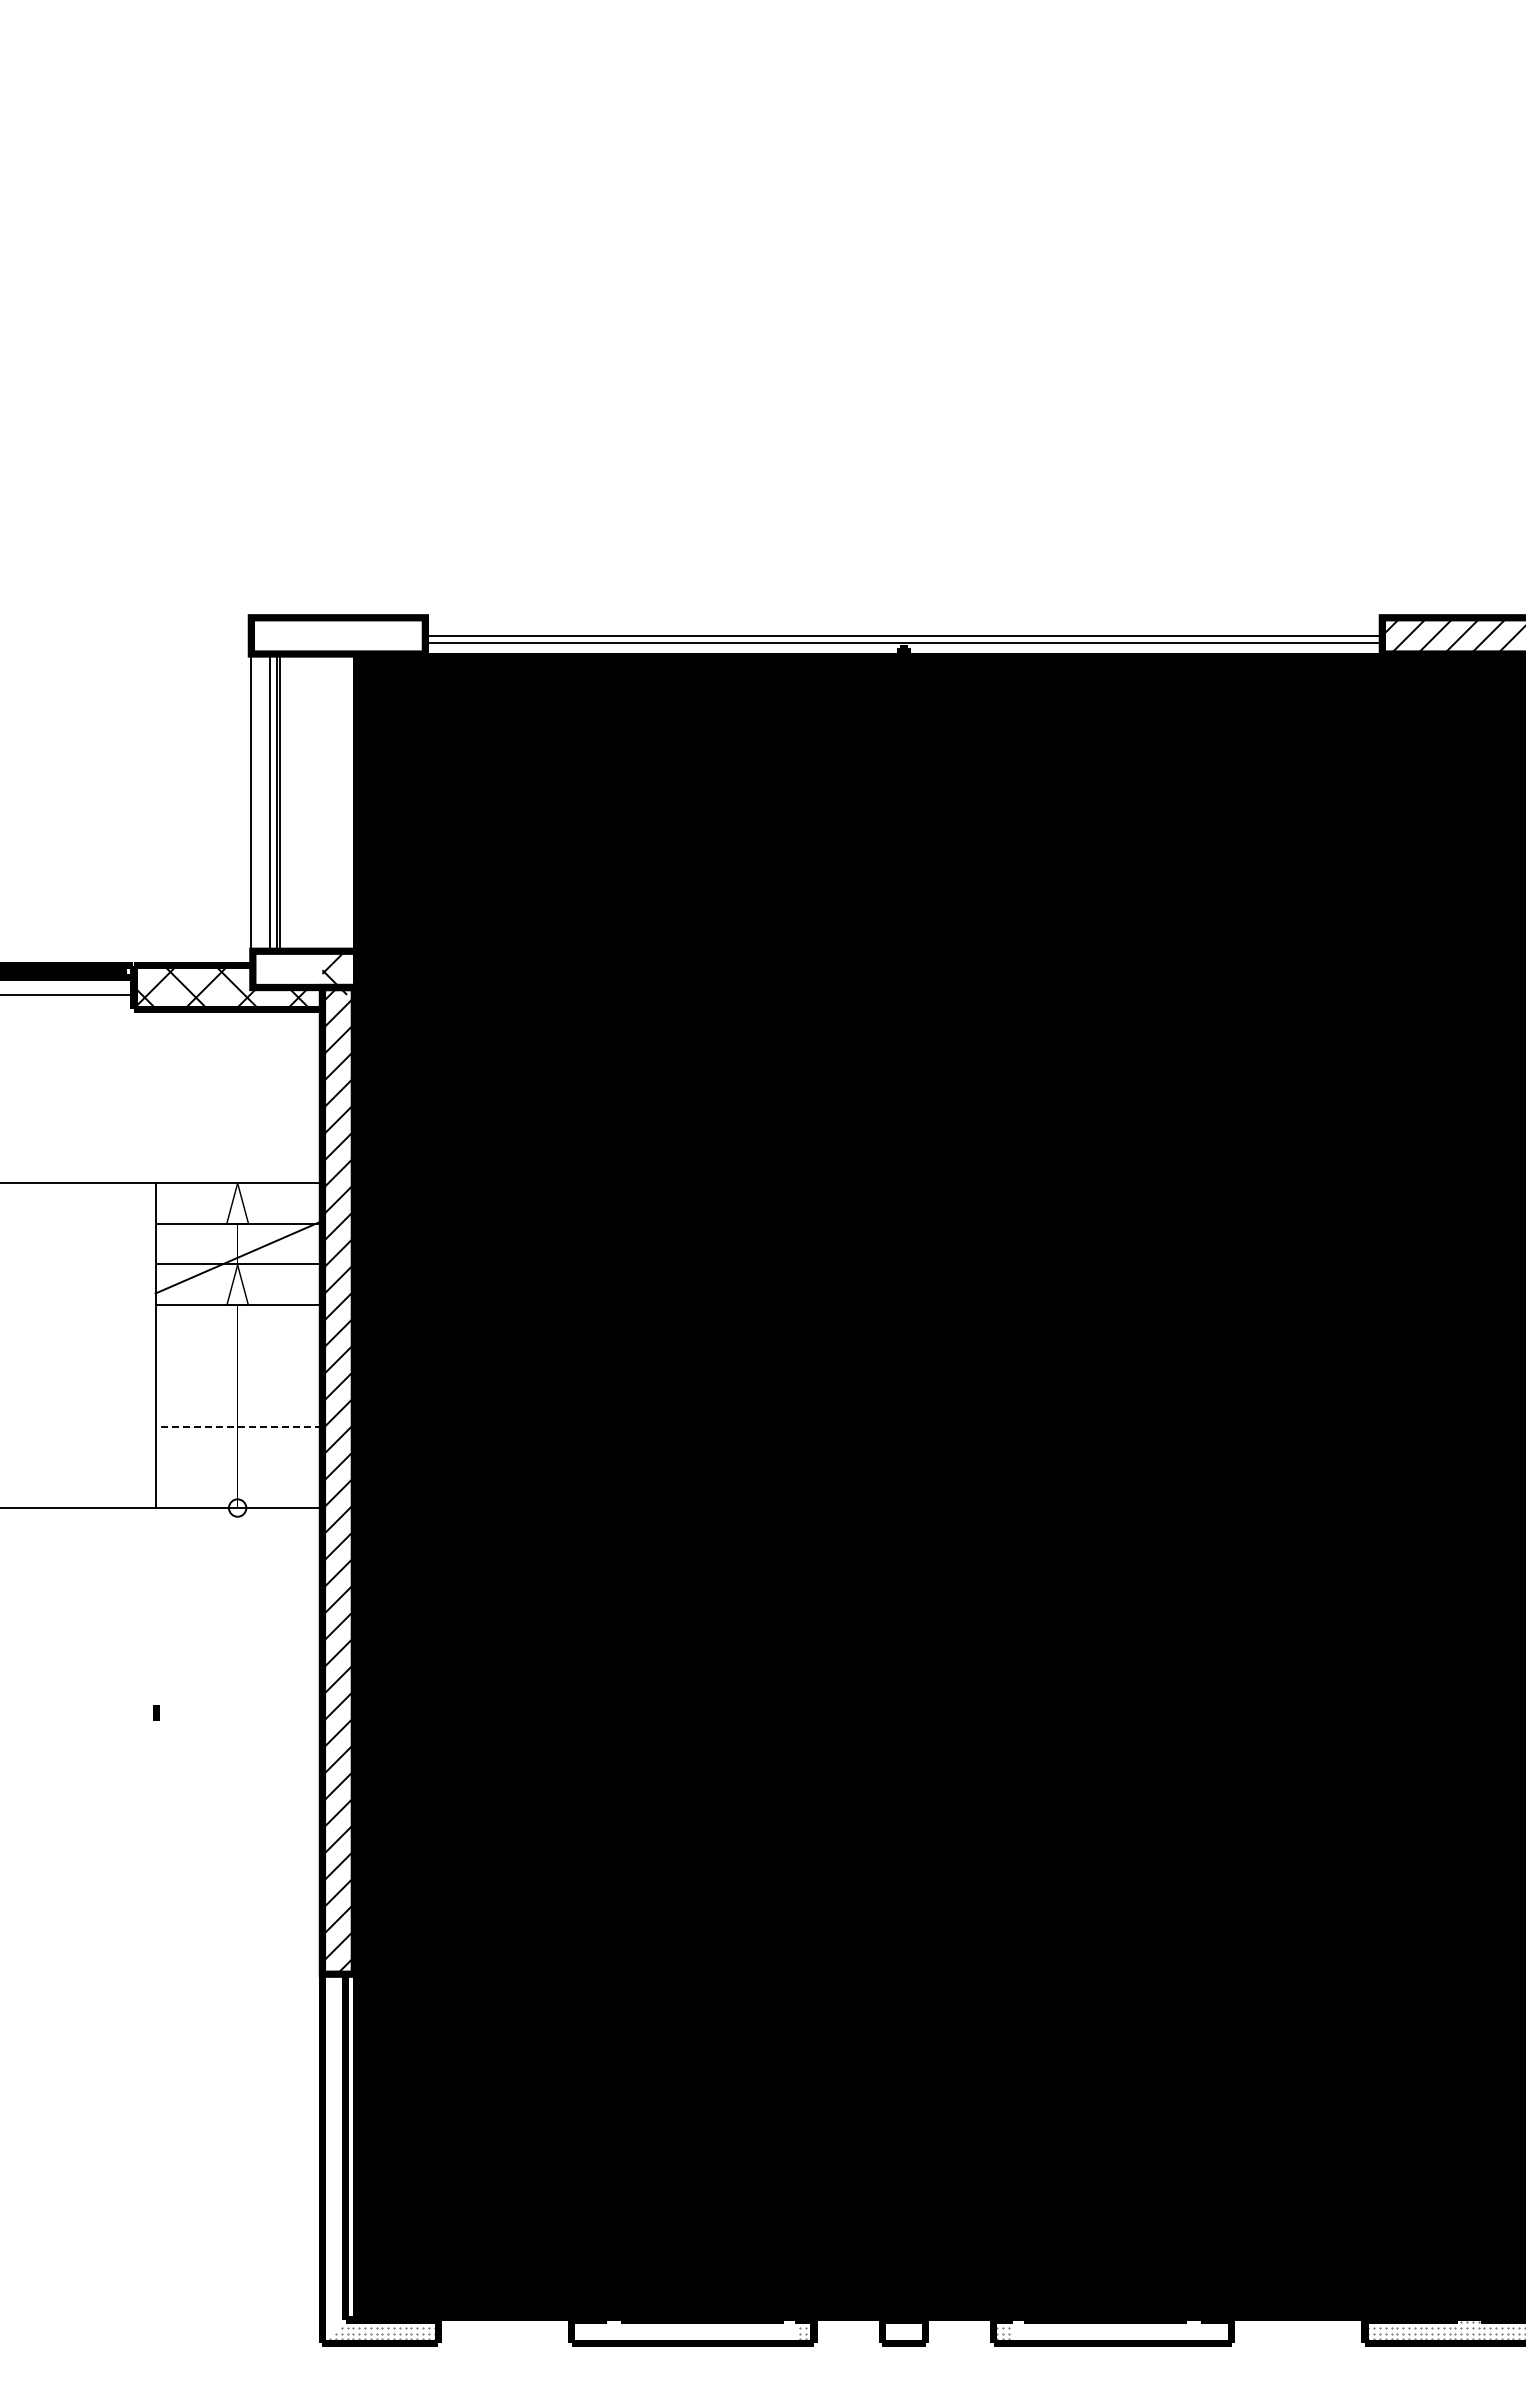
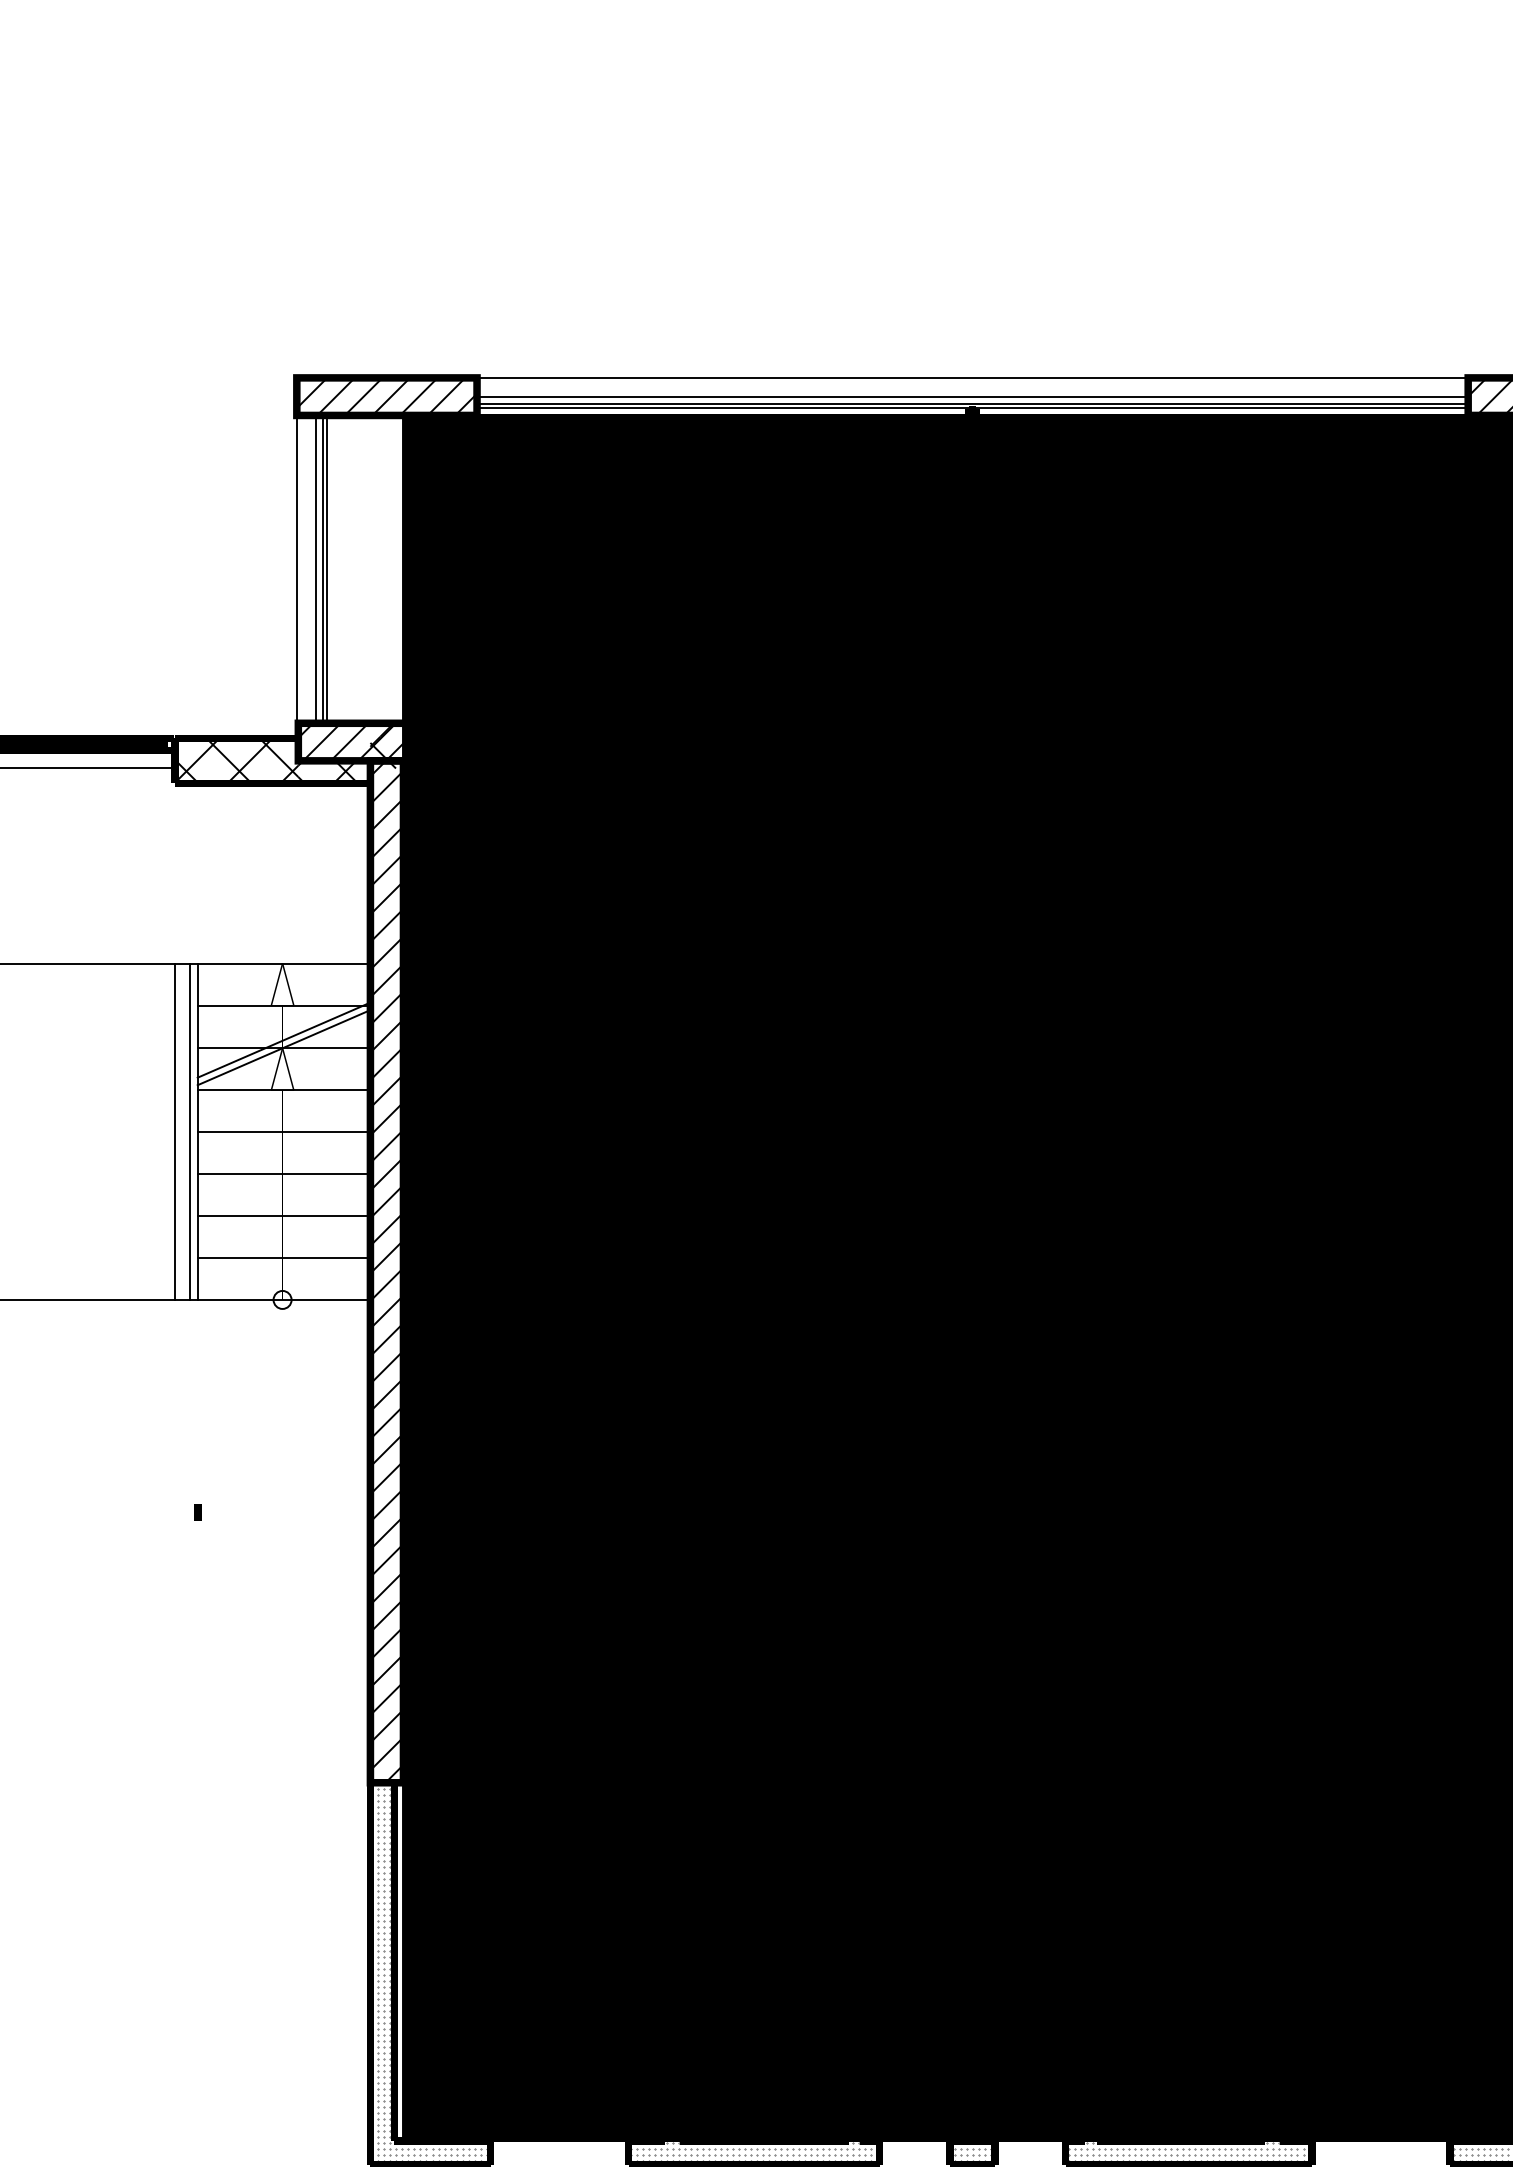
line: (903, 617) -> (972, 377), added
hatch: (338, 635) -> (387, 396), added
line: (903, 646) -> (972, 407), added
hatch: (337, 969) -> (385, 742), added
line: (238, 1264) -> (283, 1047), added
line: (133, 1345) -> (174, 1131), added
line: (148, 1345) -> (190, 1131), added
line: (238, 1345) -> (283, 1131), added
line: (238, 1386) -> (283, 1174), added
line: (238, 1426) -> (283, 1215), dashed -> solid
line: (238, 1467) -> (283, 1257), added
hatch: (332, 2159) -> (380, 1974), added
hatch: (683, 2330) -> (744, 2151), added
hatch: (903, 2330) -> (972, 2151), added
hatch: (1121, 2330) -> (1197, 2151), added

